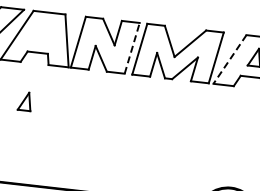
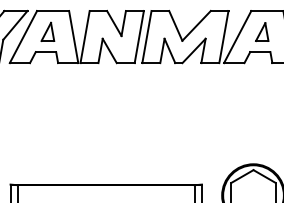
line: (132, 47) -> (139, 36), dashed -> solid
line: (229, 59) -> (237, 37), dashed -> solid
part: (24, 100) -> (47, 31), moved

